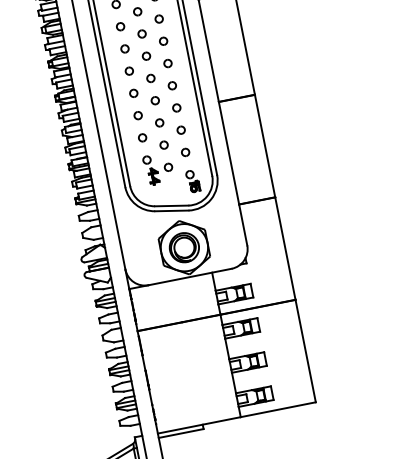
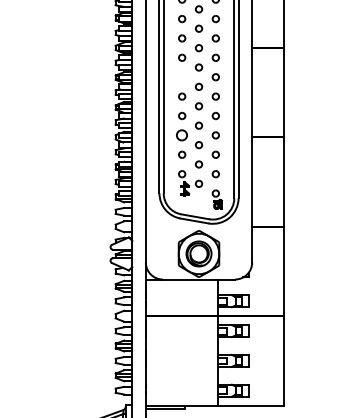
part: (125, 49) -> (182, 77), removed
part: (138, 115) -> (182, 135), size x1.6

